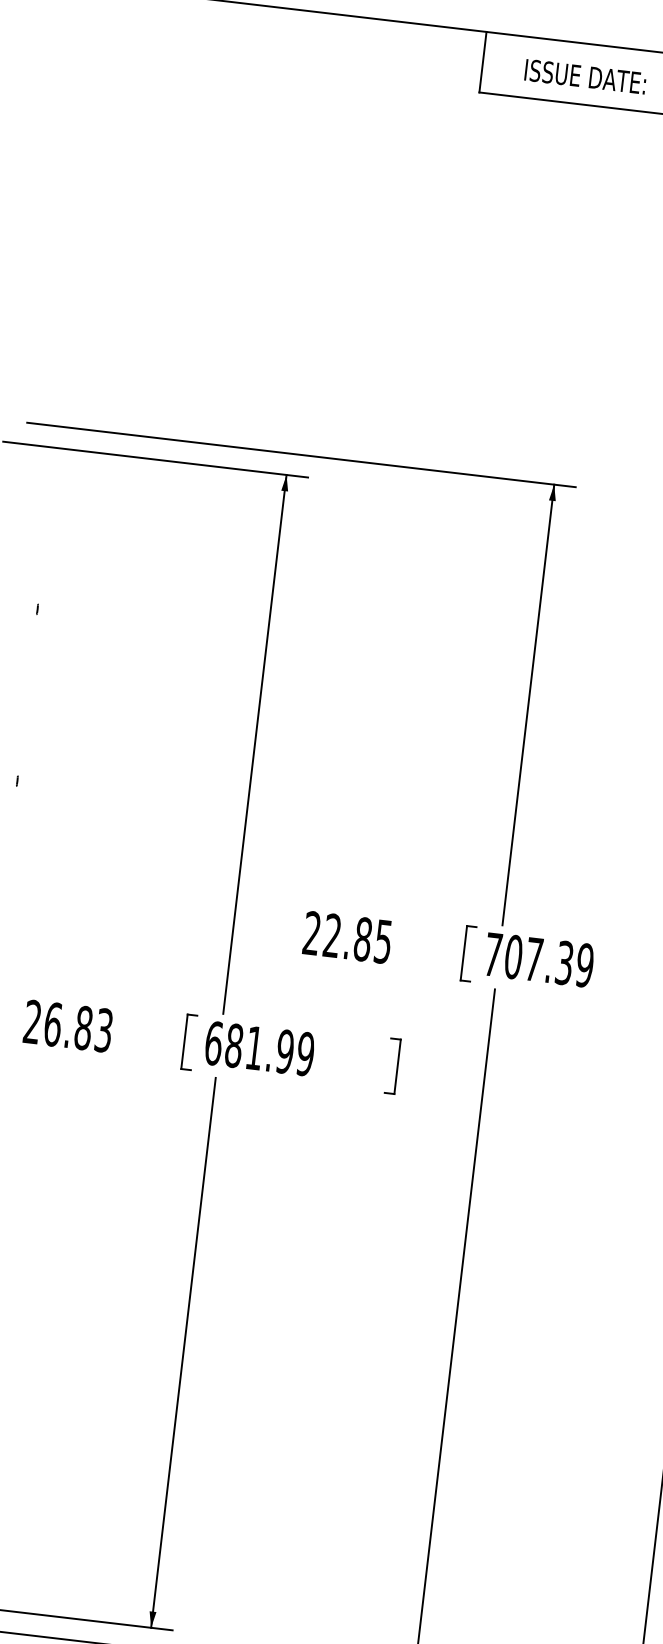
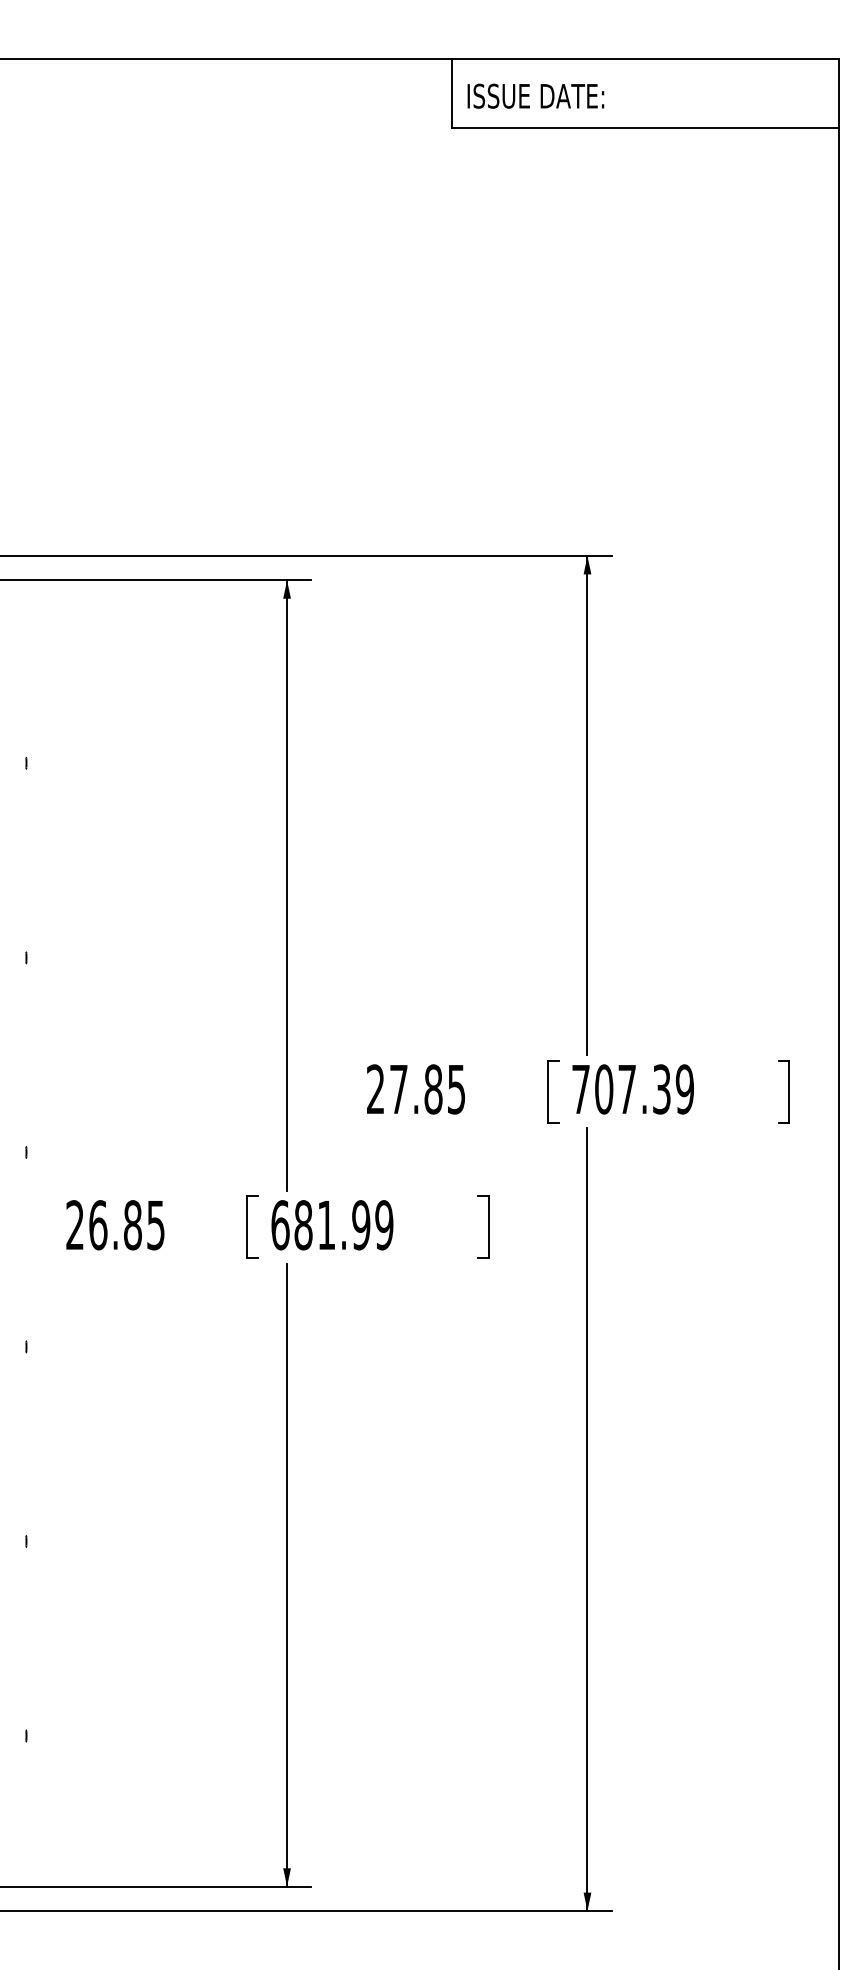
text: (585, 76) -> (535, 95), moved
text: (332, 934) -> (398, 1088), 22.85 -> 27.85
text: (103, 1029) -> (155, 1224), 26.83 -> 26.85

